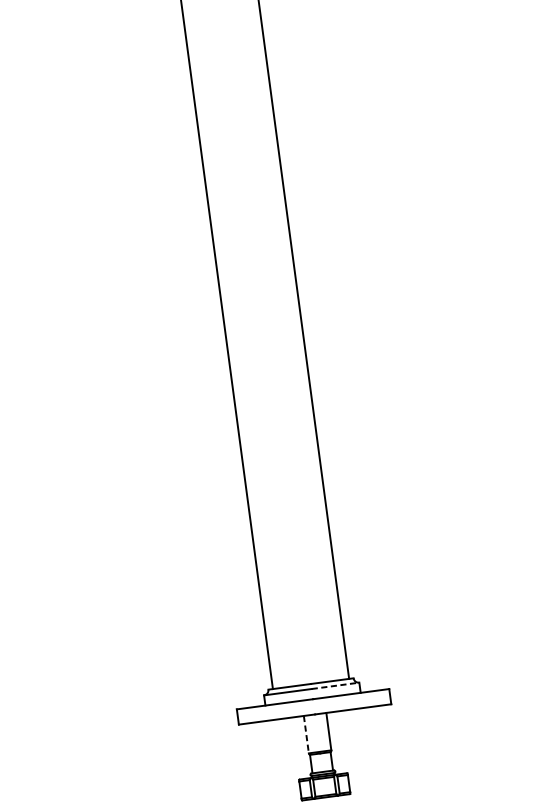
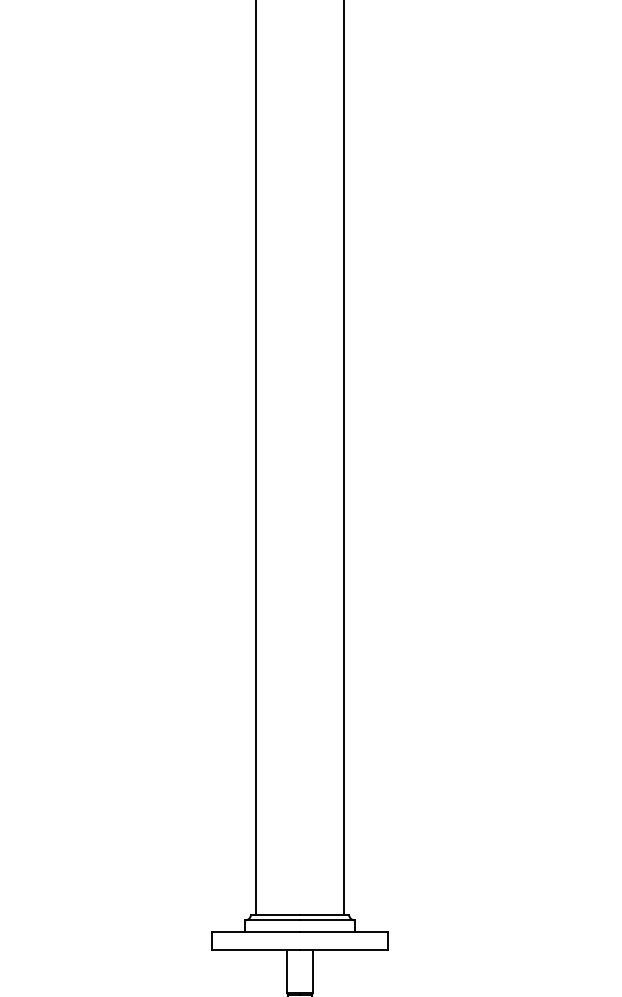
line: (335, 685) -> (327, 920), dashed -> solid
line: (306, 734) -> (287, 971), dashed -> solid

